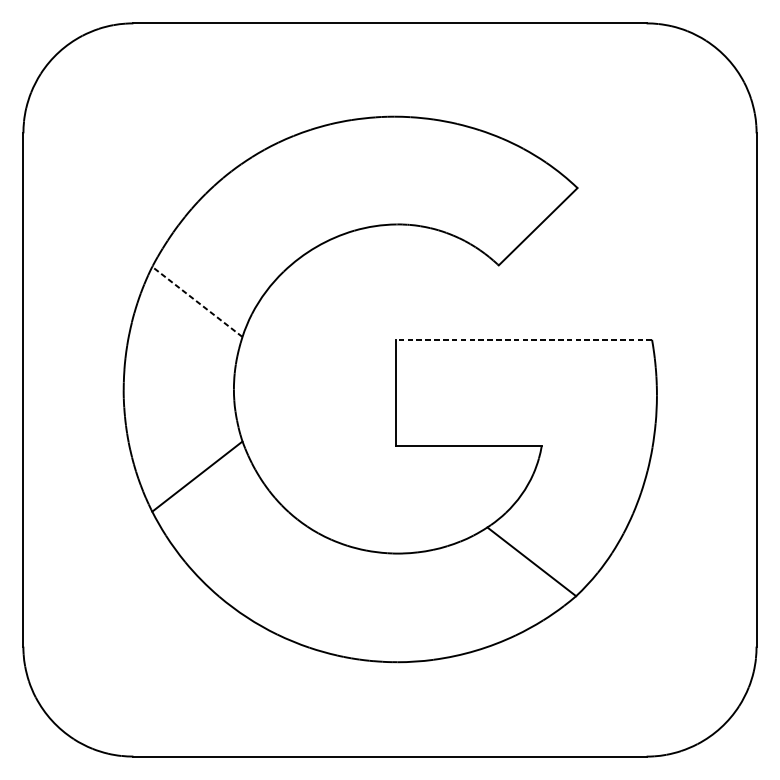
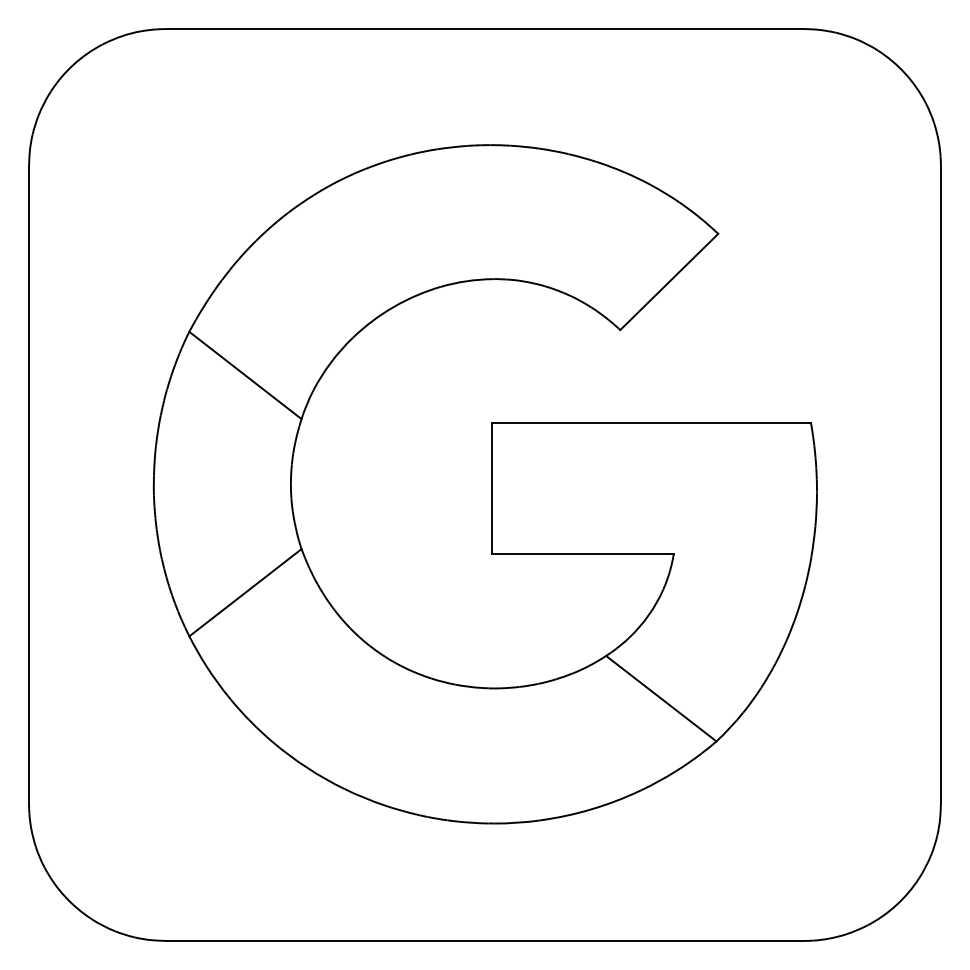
line: (197, 301) -> (245, 375), dashed -> solid
line: (523, 339) -> (650, 422), dashed -> solid

